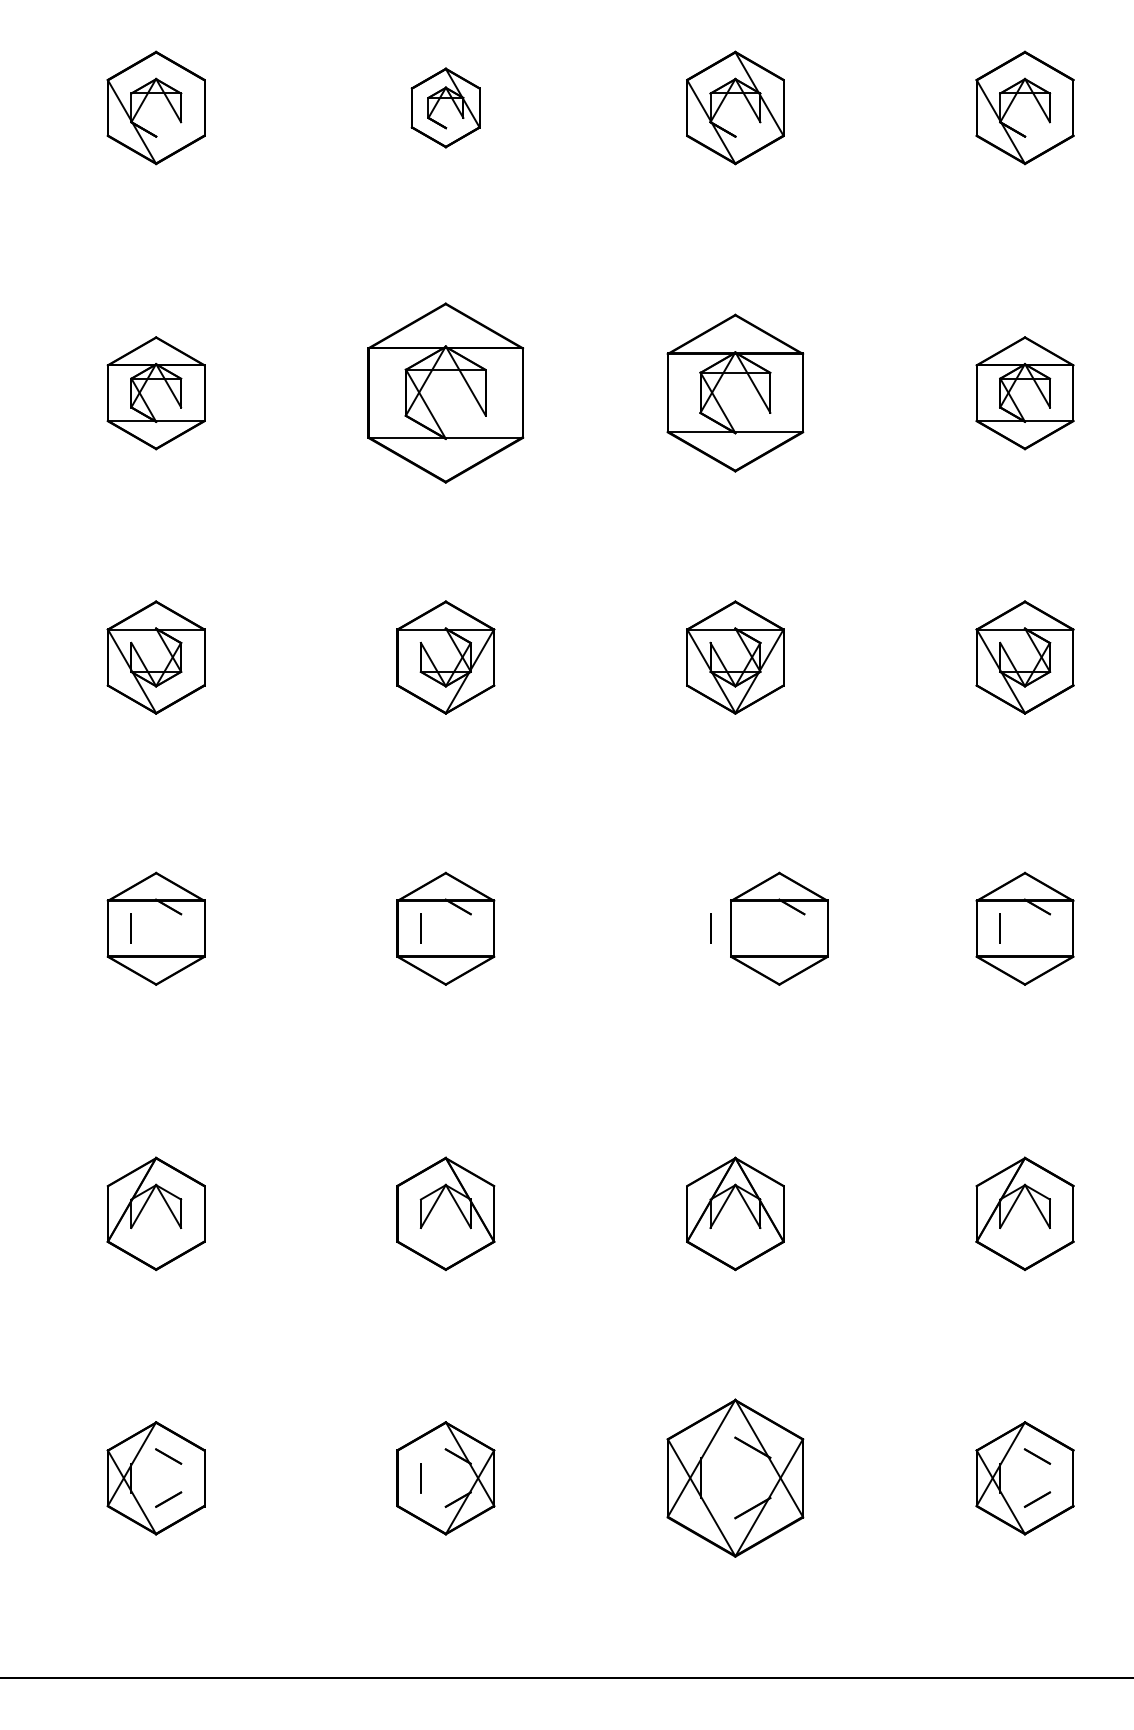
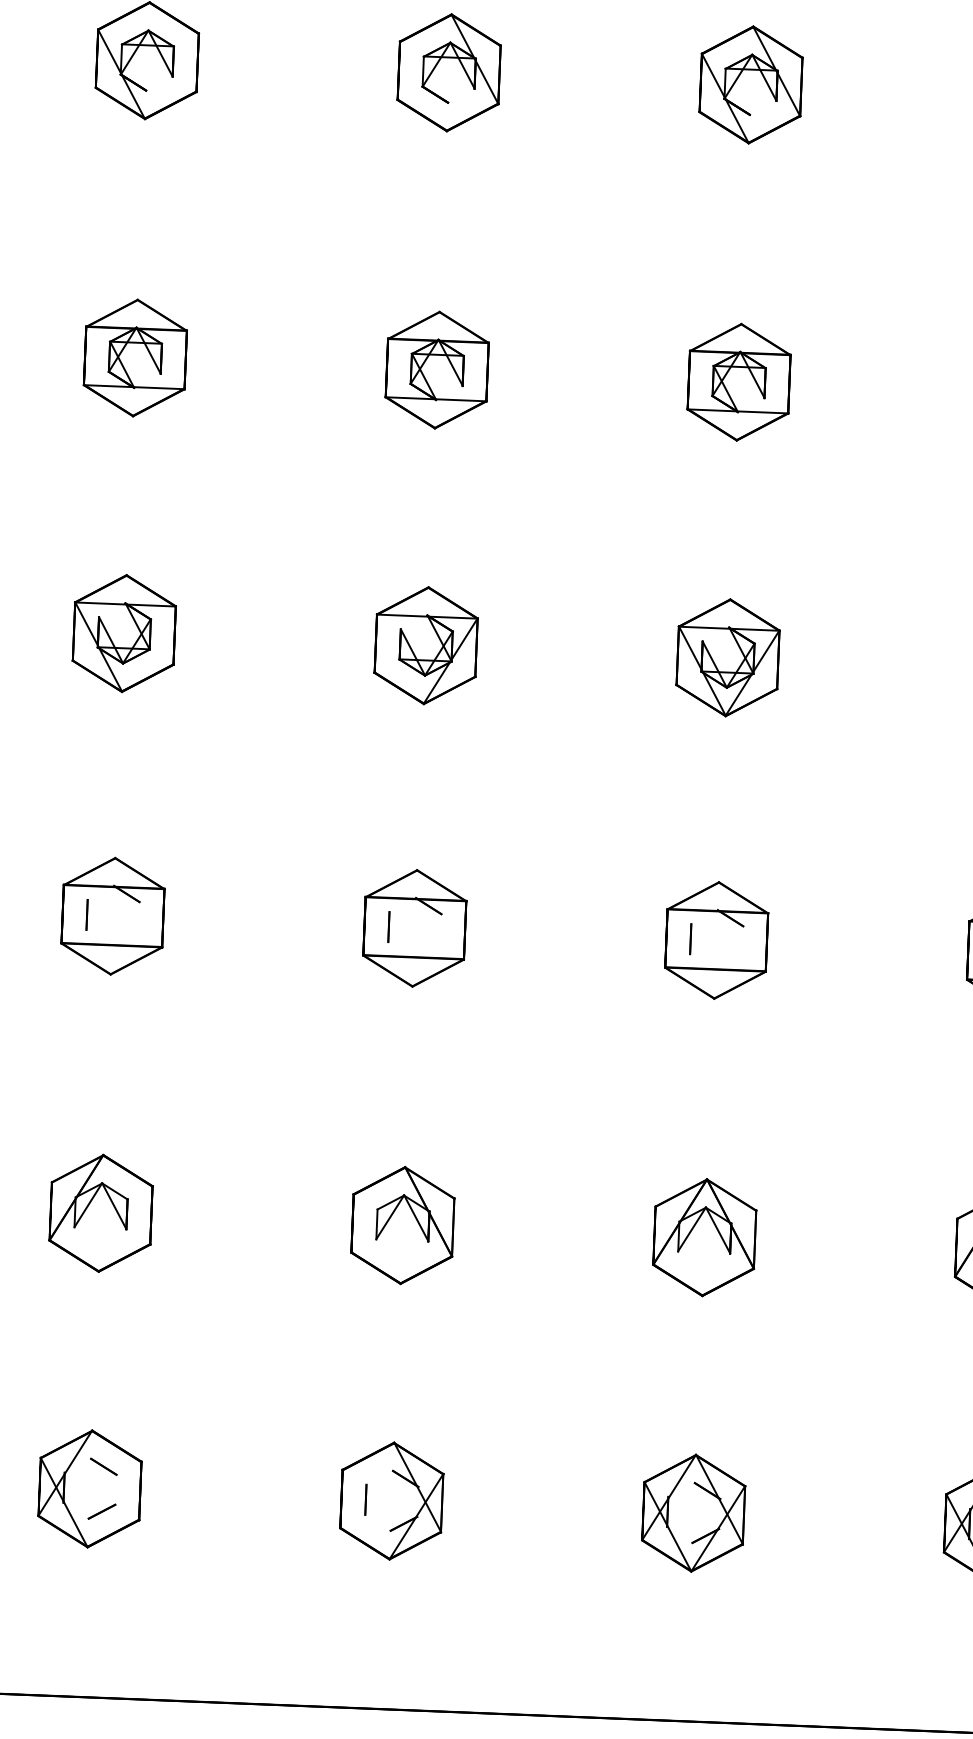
part: (445, 107) -> (448, 72), size x1.43
part: (445, 393) -> (436, 370), size x0.62
part: (735, 393) -> (739, 382), size x0.71
part: (779, 928) -> (716, 940), moved
part: (735, 1478) -> (693, 1513), size x0.71

